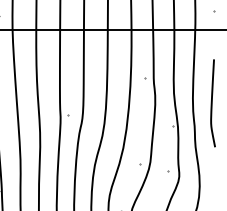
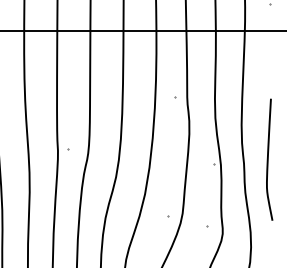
curve: (212, 103) -> (268, 159), moved

